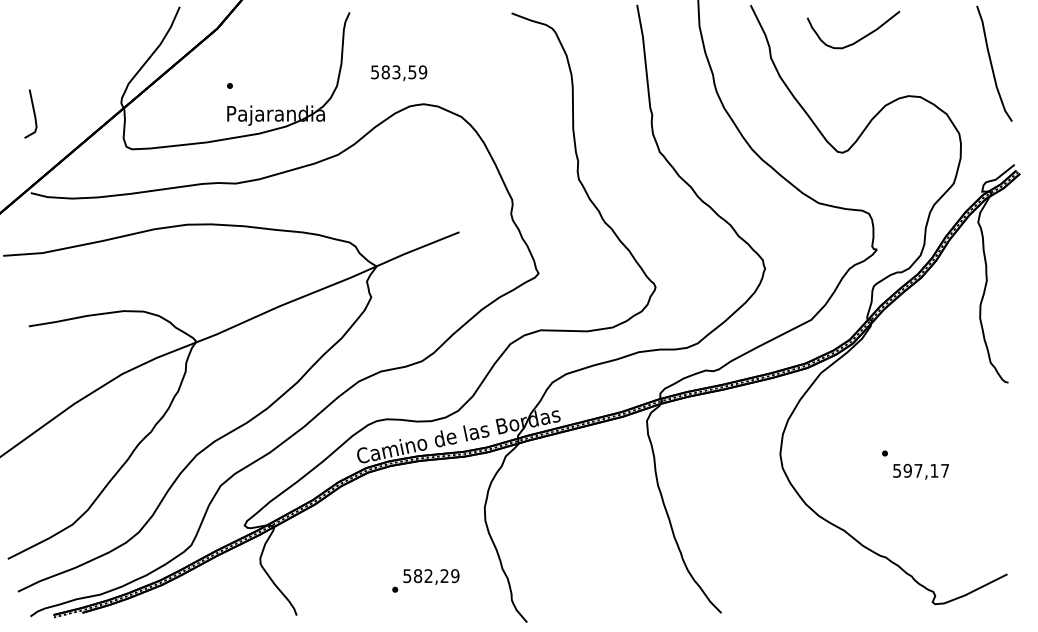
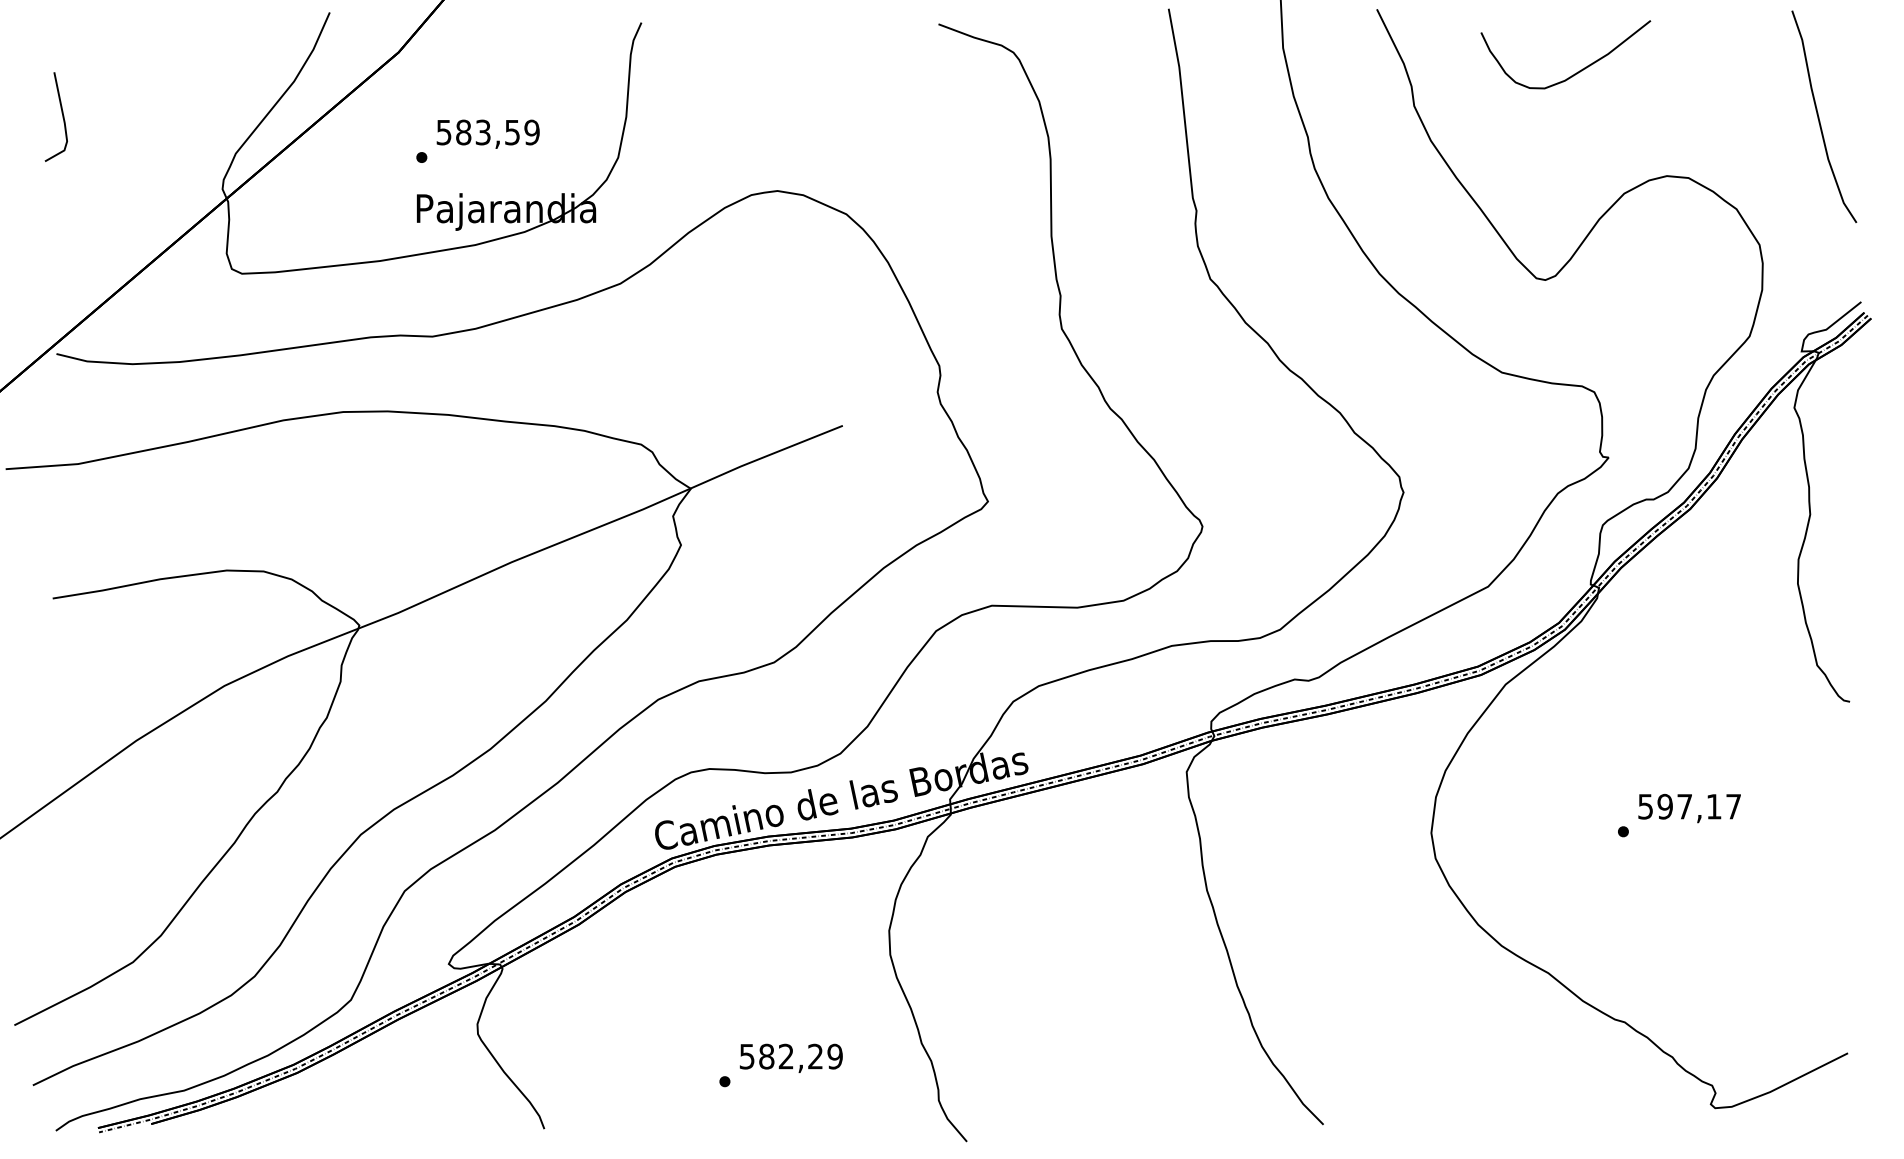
text: (399, 73) -> (488, 134), moved
line: (33, 113) -> (61, 116), moved
text: (920, 471) -> (1688, 807), moved

